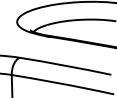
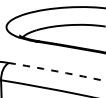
arc: (65, 65) -> (54, 70), solid -> dashed

